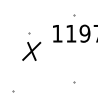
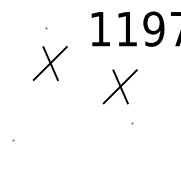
part: (67, 62) -> (119, 85), added

